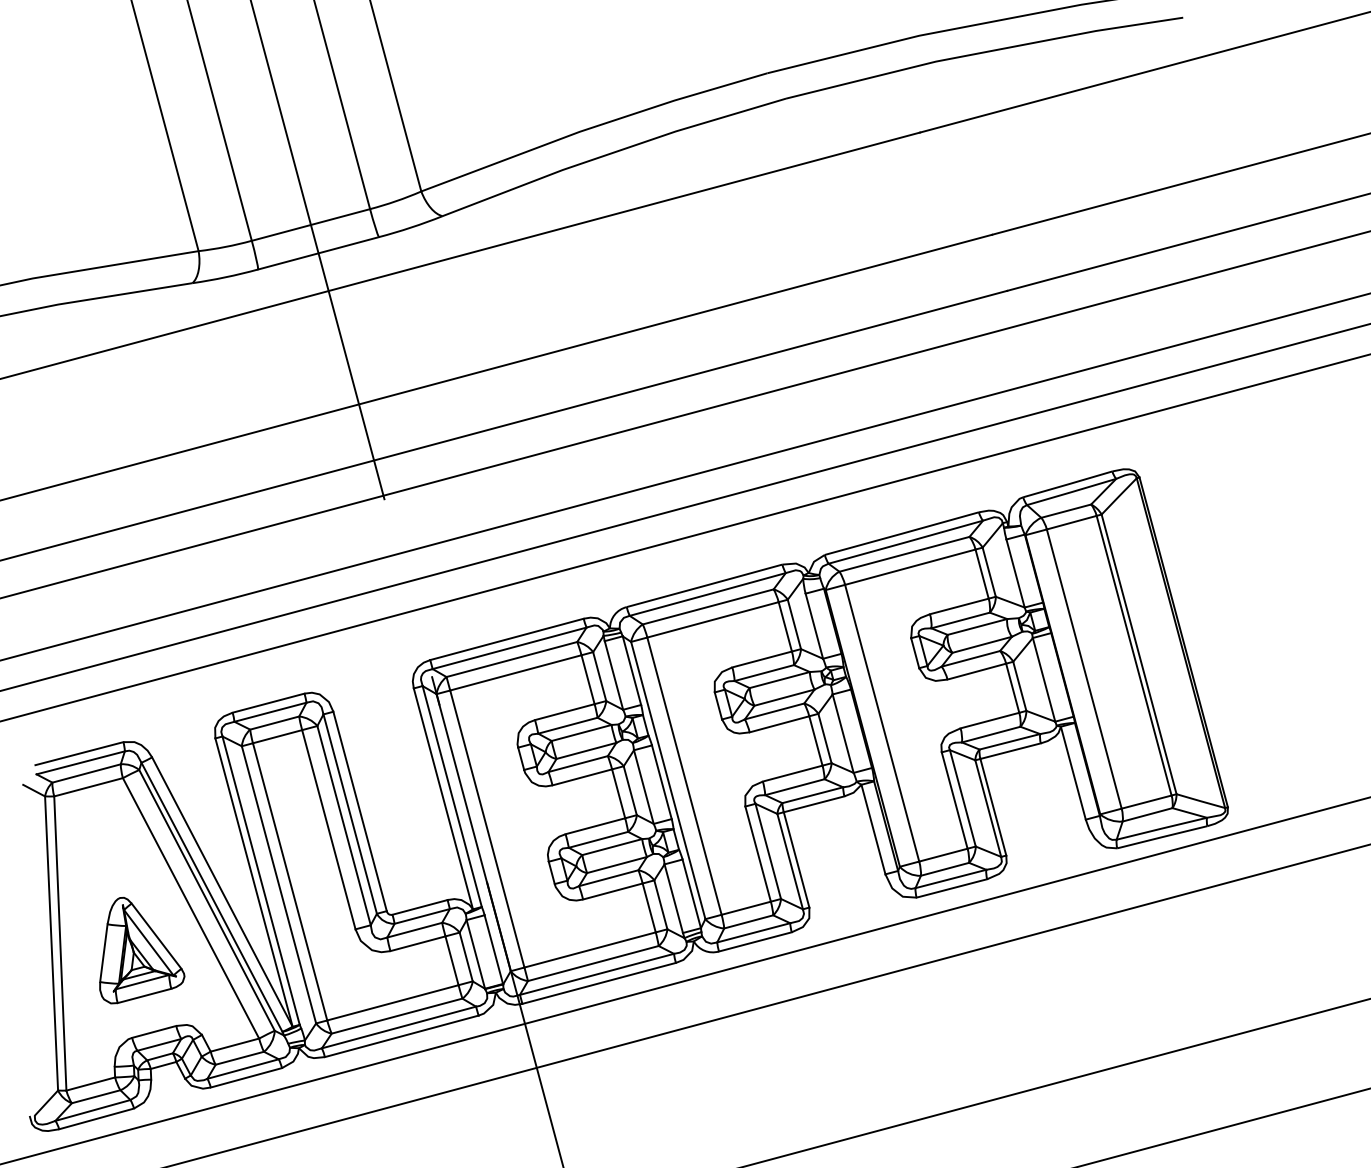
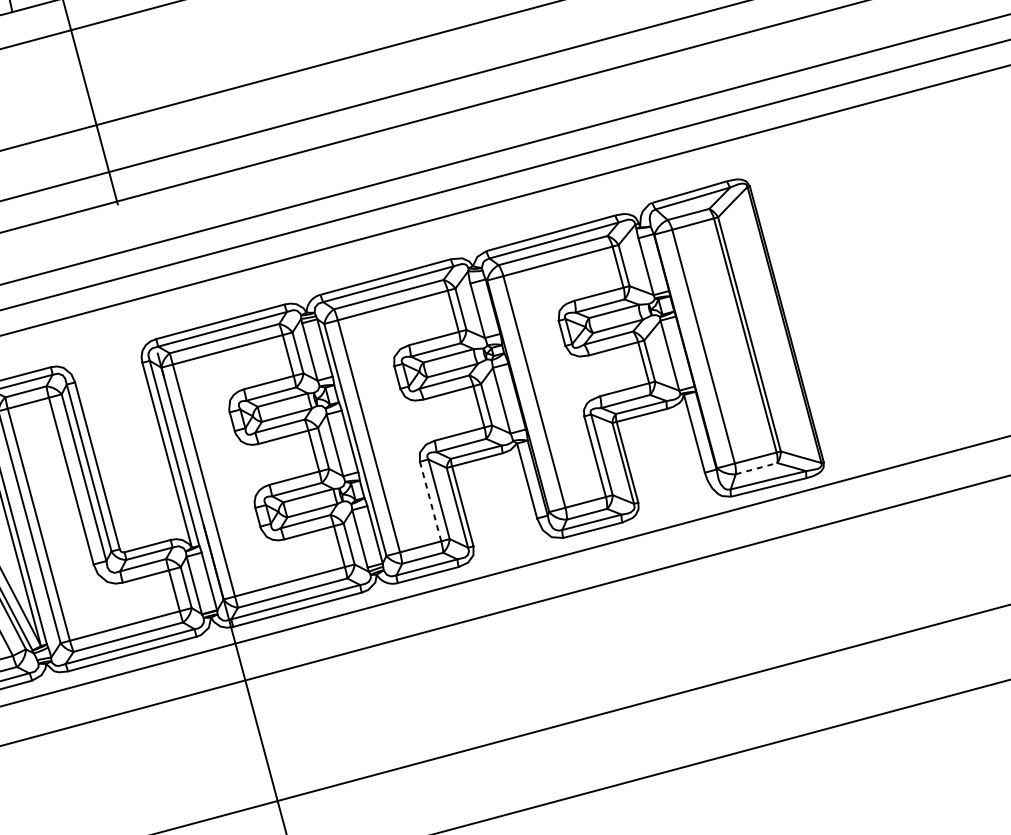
line: (1147, 814) -> (756, 468), solid -> dashed
line: (758, 854) -> (430, 501), solid -> dashed

